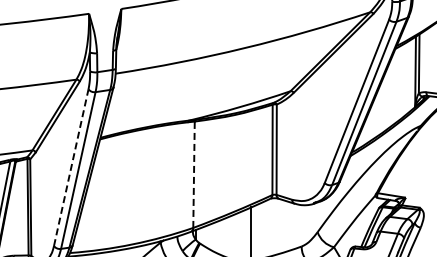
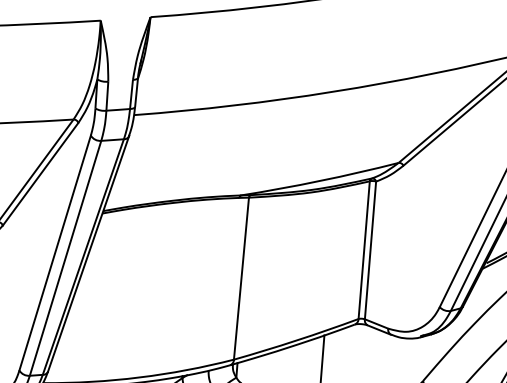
line: (71, 167) -> (55, 252), dashed -> solid
line: (194, 174) -> (242, 278), dashed -> solid

